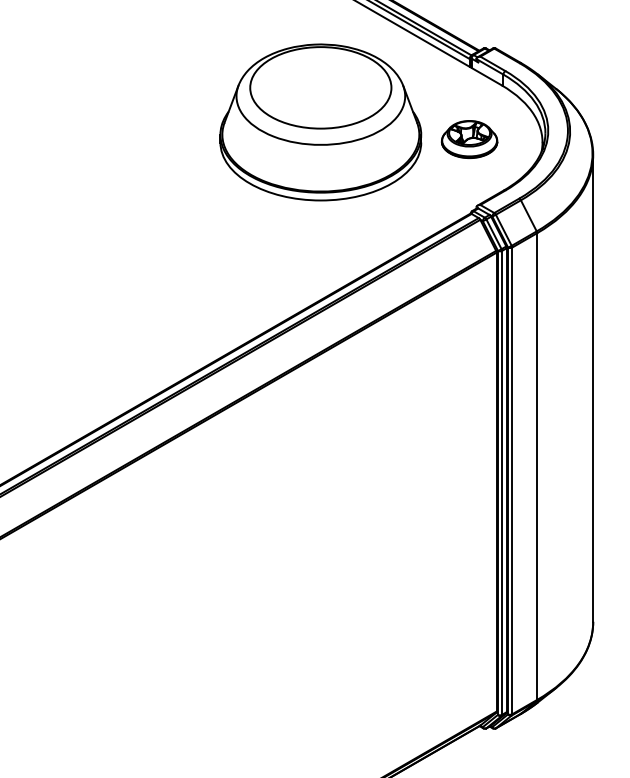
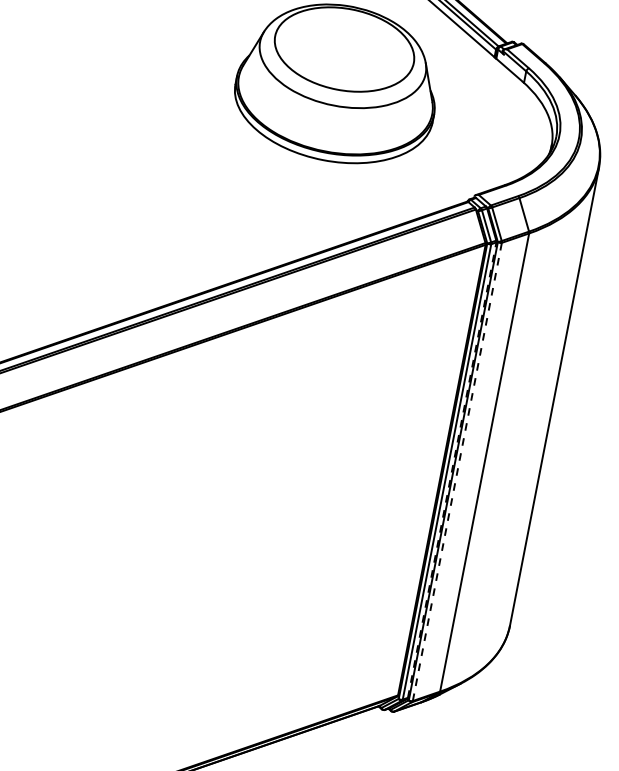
part: (469, 139) -> (480, 128), removed
line: (506, 480) -> (451, 470), solid -> dashed
line: (512, 480) -> (457, 471), solid -> dashed

